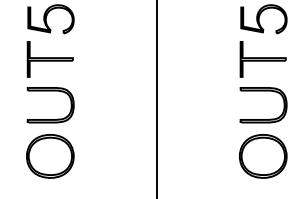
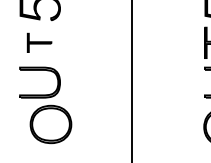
part: (49, 59) -> (38, 42), size x0.6
part: (50, 156) -> (51, 124), moved

